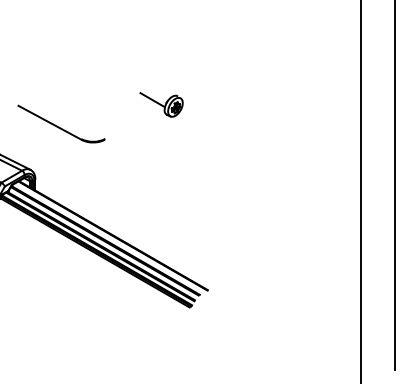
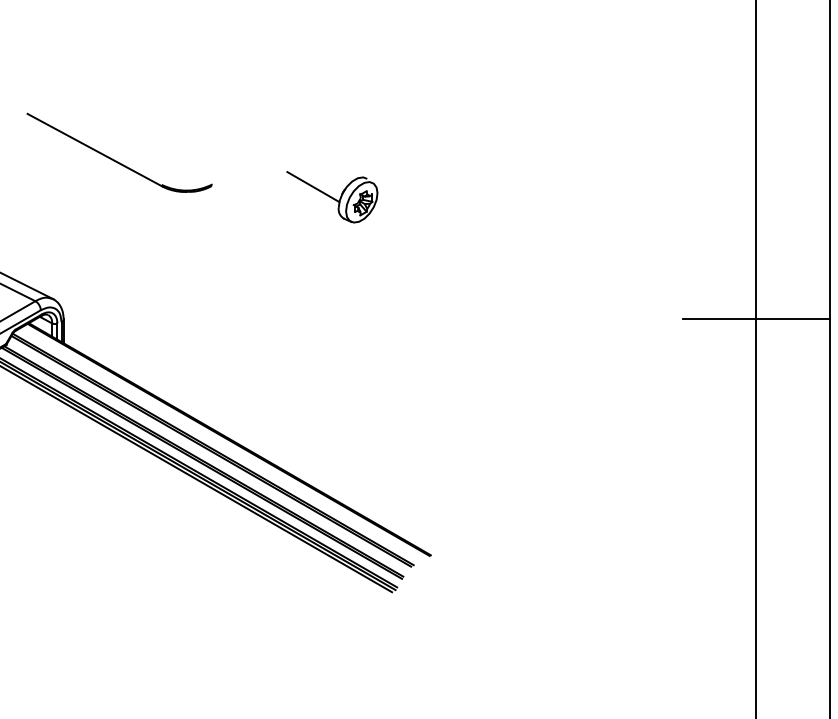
part: (161, 104) -> (332, 196), moved
part: (61, 123) -> (119, 151), moved
line: (360, 179) -> (755, 319), added

